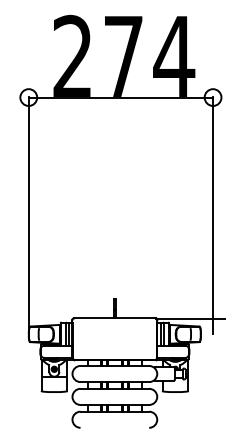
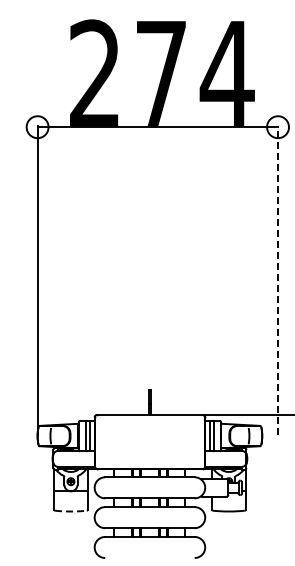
line: (213, 215) -> (278, 280), solid -> dashed
arc: (53, 392) -> (70, 511), solid -> dashed

